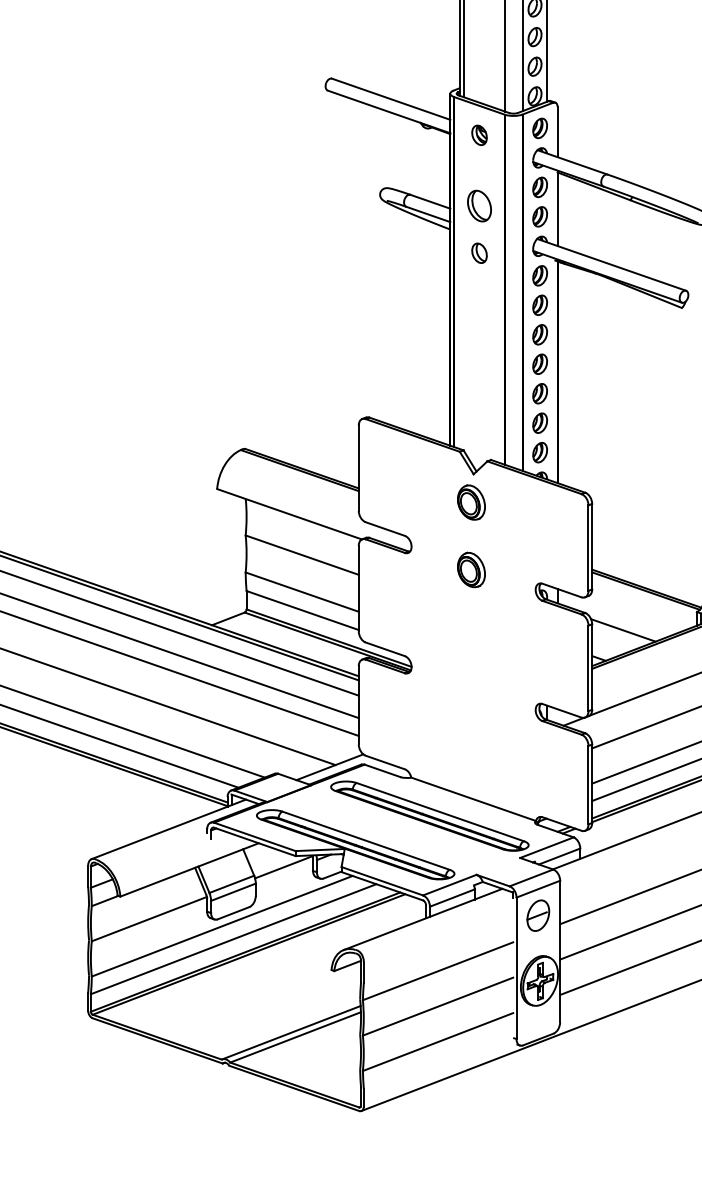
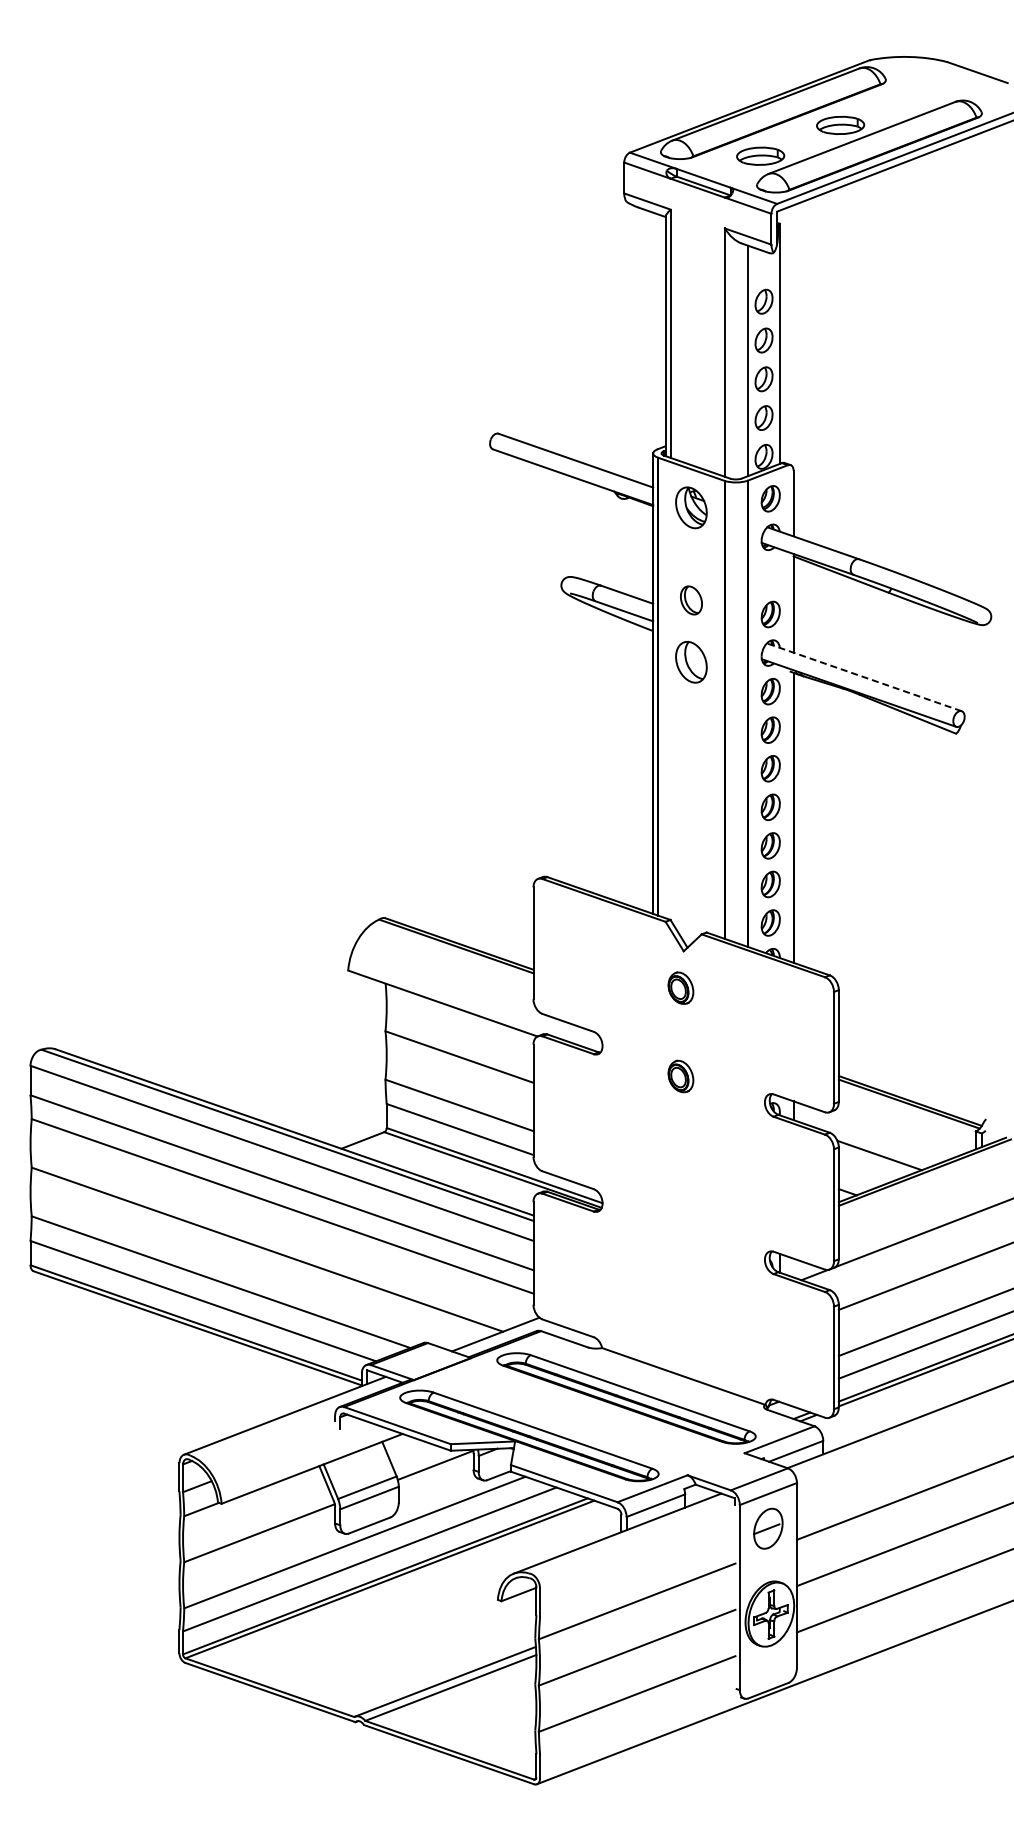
part: (479, 135) -> (691, 507), size x1.6
part: (539, 187) -> (770, 575), removed
part: (479, 206) -> (691, 600), size x0.7
part: (479, 252) -> (691, 661), size x1.6
line: (611, 265) -> (863, 677), solid -> dashed
part: (471, 501) -> (680, 987), size x0.7
part: (471, 570) -> (680, 1076), size x0.7

